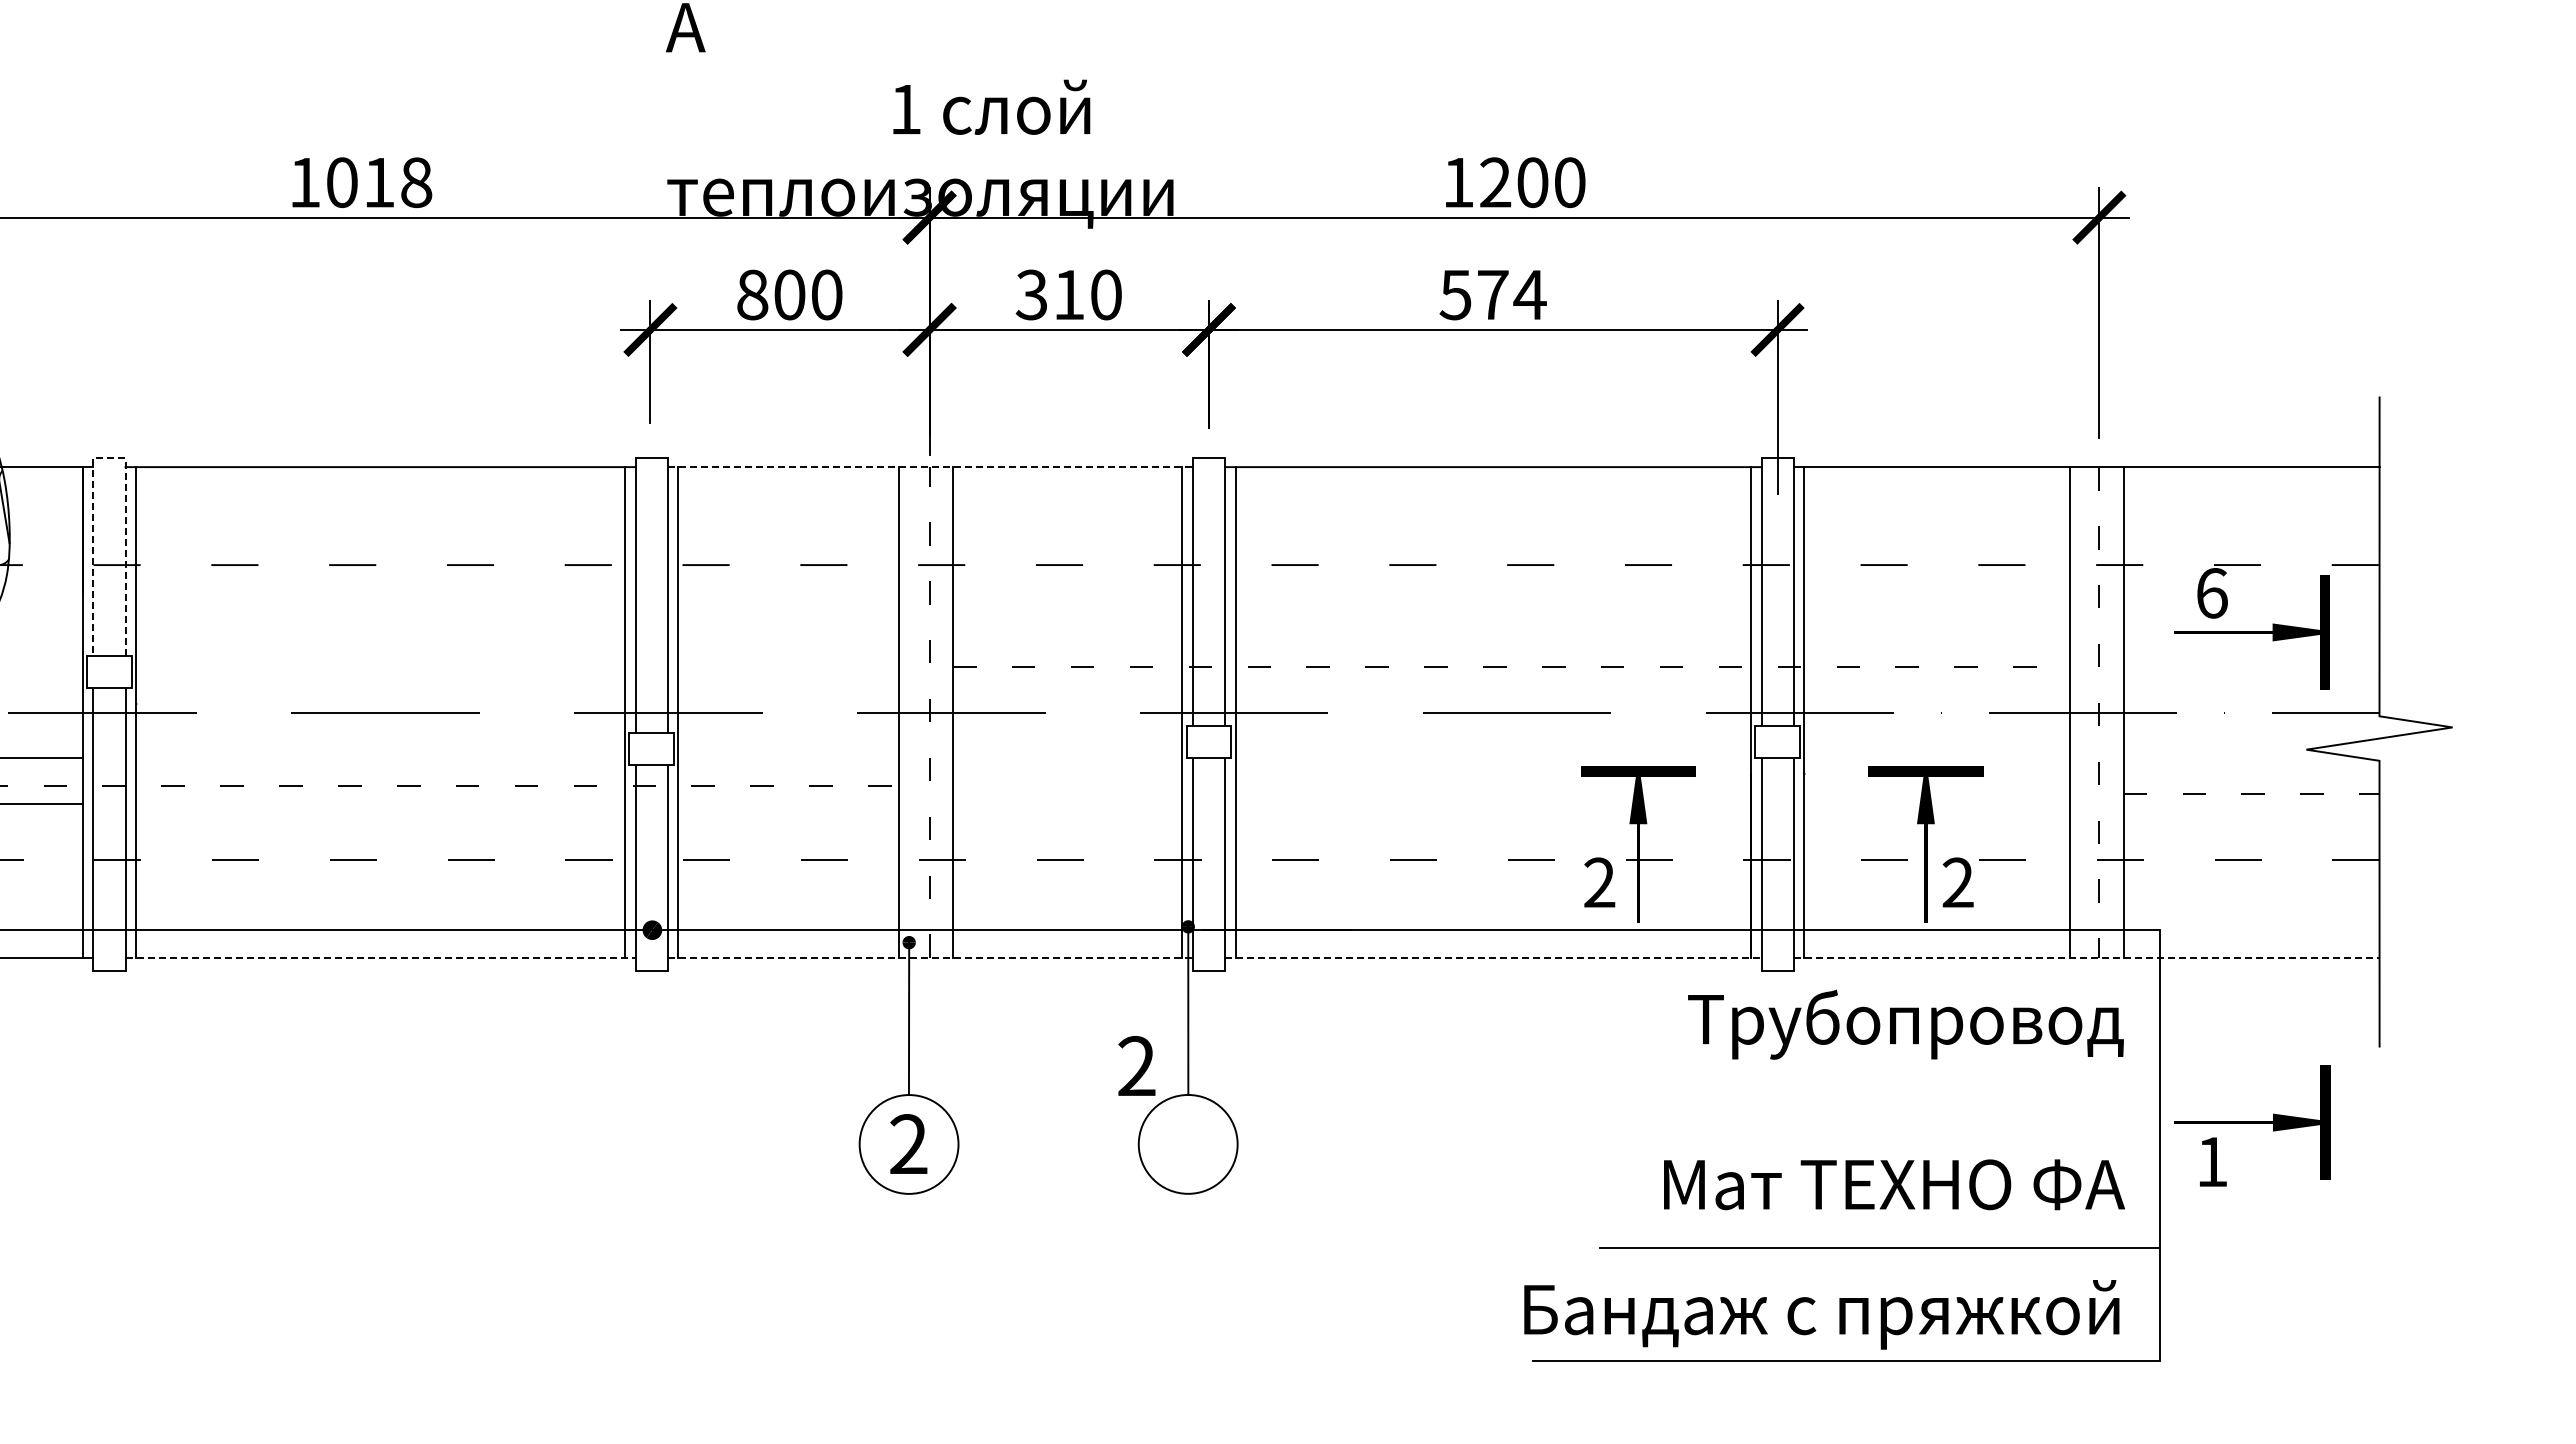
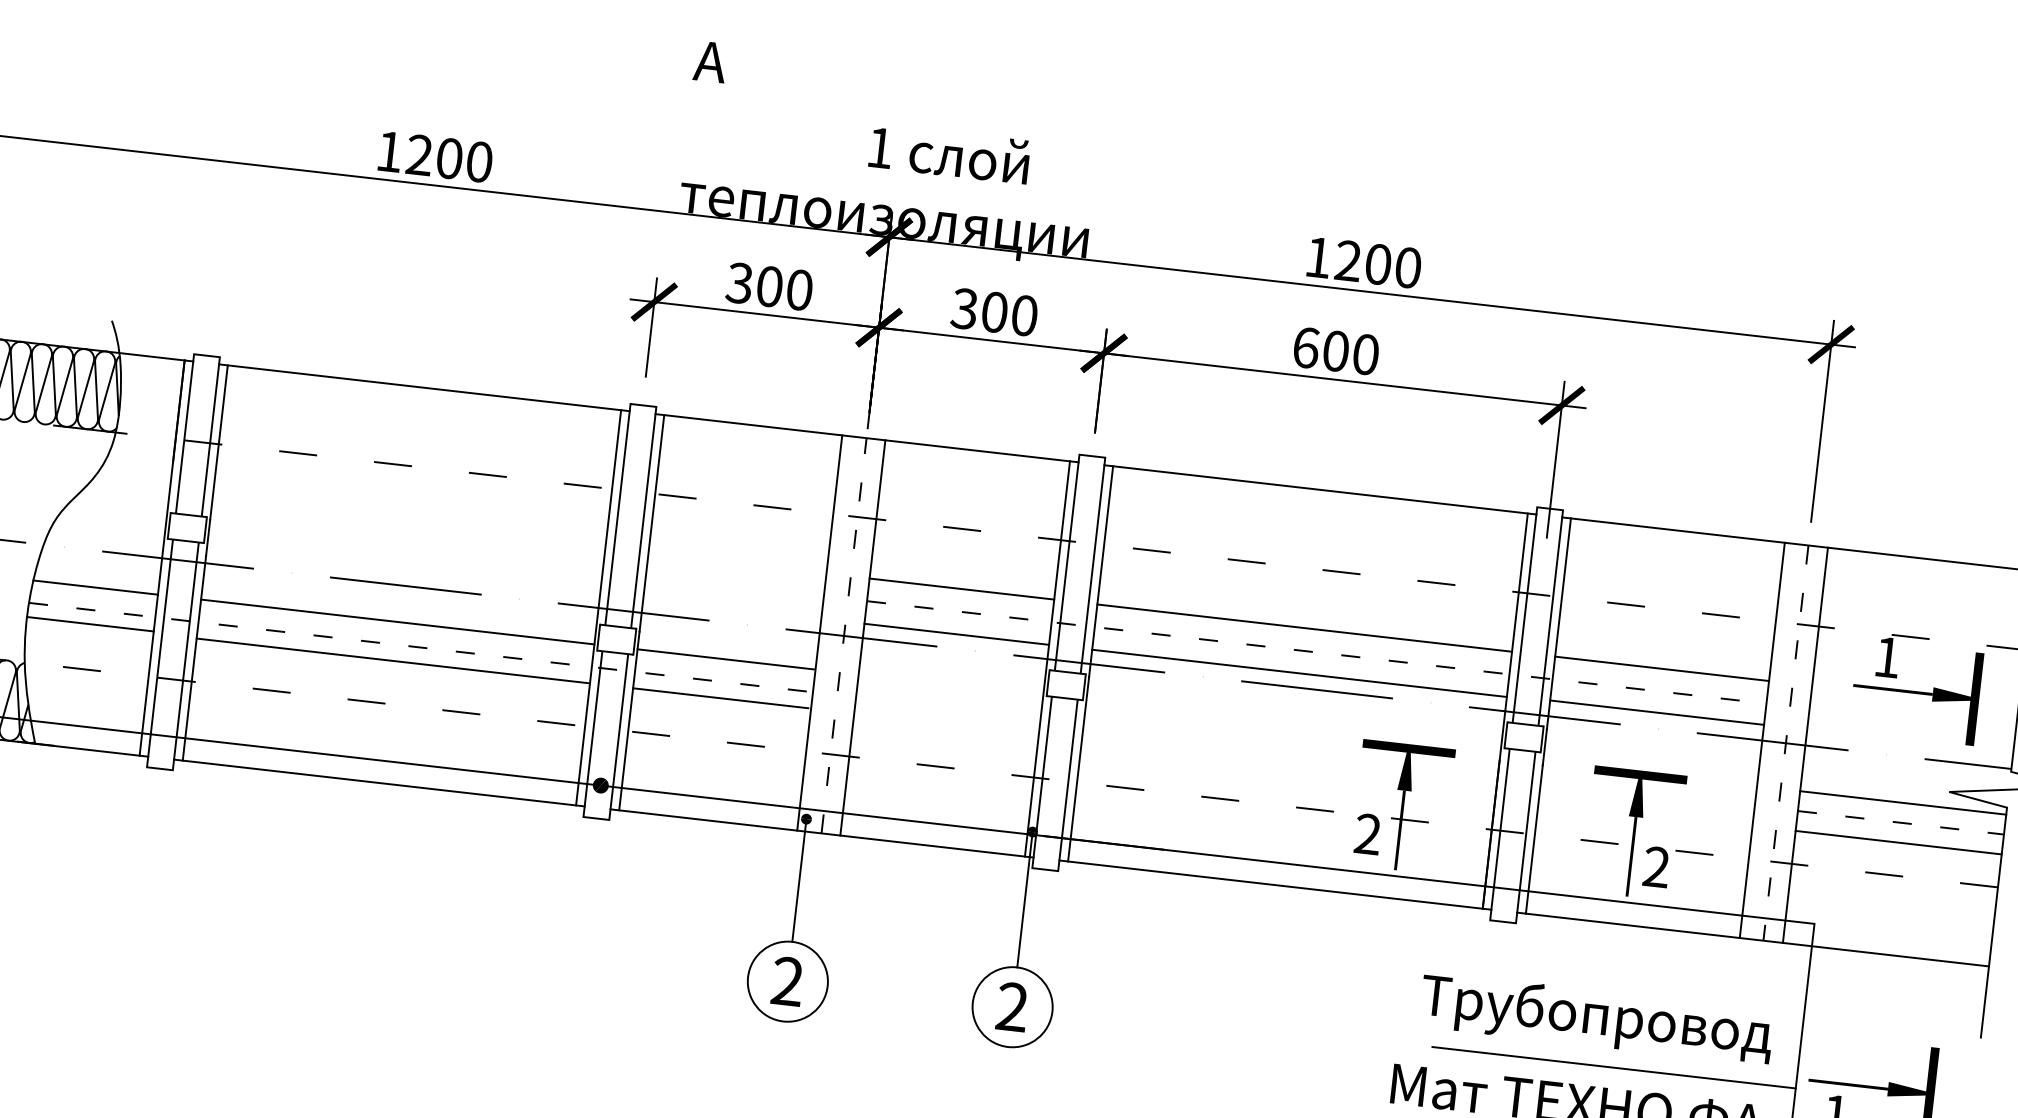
text: (379, 182) -> (449, 158), 1018 -> 1200
text: (752, 294) -> (739, 282), 800 -> 300
text: (1069, 294) -> (995, 311), 310 -> 300
text: (1492, 294) -> (1335, 350), 574 -> 600
line: (109, 458) -> (206, 355), dashed -> solid
line: (930, 467) -> (867, 438), dashed -> solid
text: (2212, 593) -> (1887, 657), 6 -> 1
line: (1067, 638) -> (961, 588), added
line: (1492, 638) -> (1304, 627), added
line: (1937, 638) -> (1662, 668), added
line: (1937, 693) -> (1657, 712), added
line: (1067, 695) -> (956, 634), added
line: (1492, 695) -> (1298, 673), added
line: (380, 758) -> (397, 622), added
line: (787, 758) -> (725, 659), added
line: (2251, 769) -> (1903, 802), added
line: (380, 806) -> (393, 661), added
line: (786, 806) -> (720, 698), added
line: (2251, 818) -> (1898, 842), added
line: (380, 957) -> (379, 782), dashed -> solid
line: (930, 957) -> (822, 833), dashed -> solid
line: (1493, 957) -> (1275, 884), dashed -> solid
line: (2086, 957) -> (1753, 939), dashed -> solid
text: (1905, 1024) -> (1596, 1018), moved
text: (1136, 1065) -> (1012, 1006), moved
line: (1933, 1134) -> (1613, 1067), added

